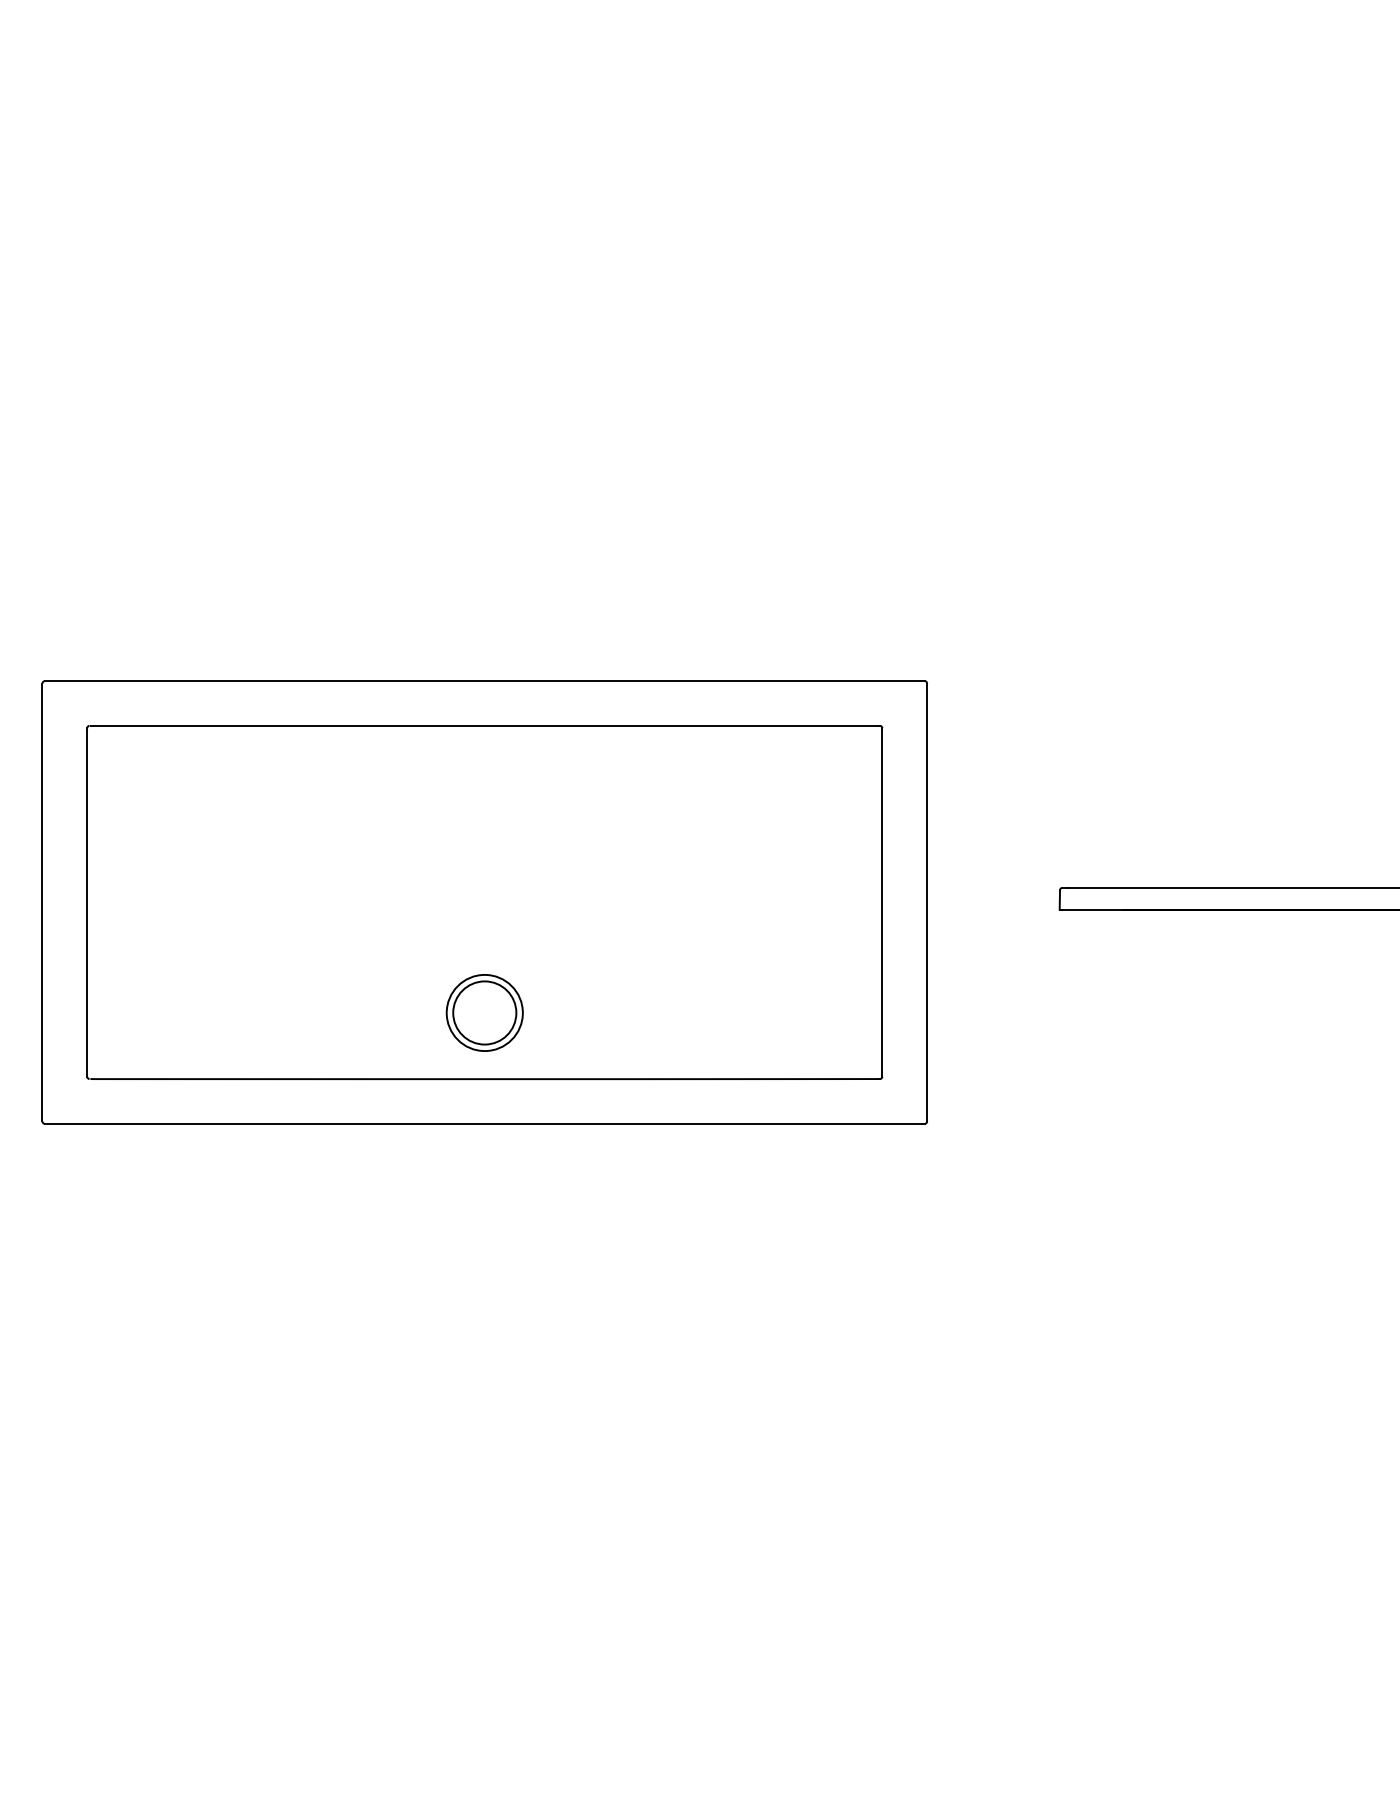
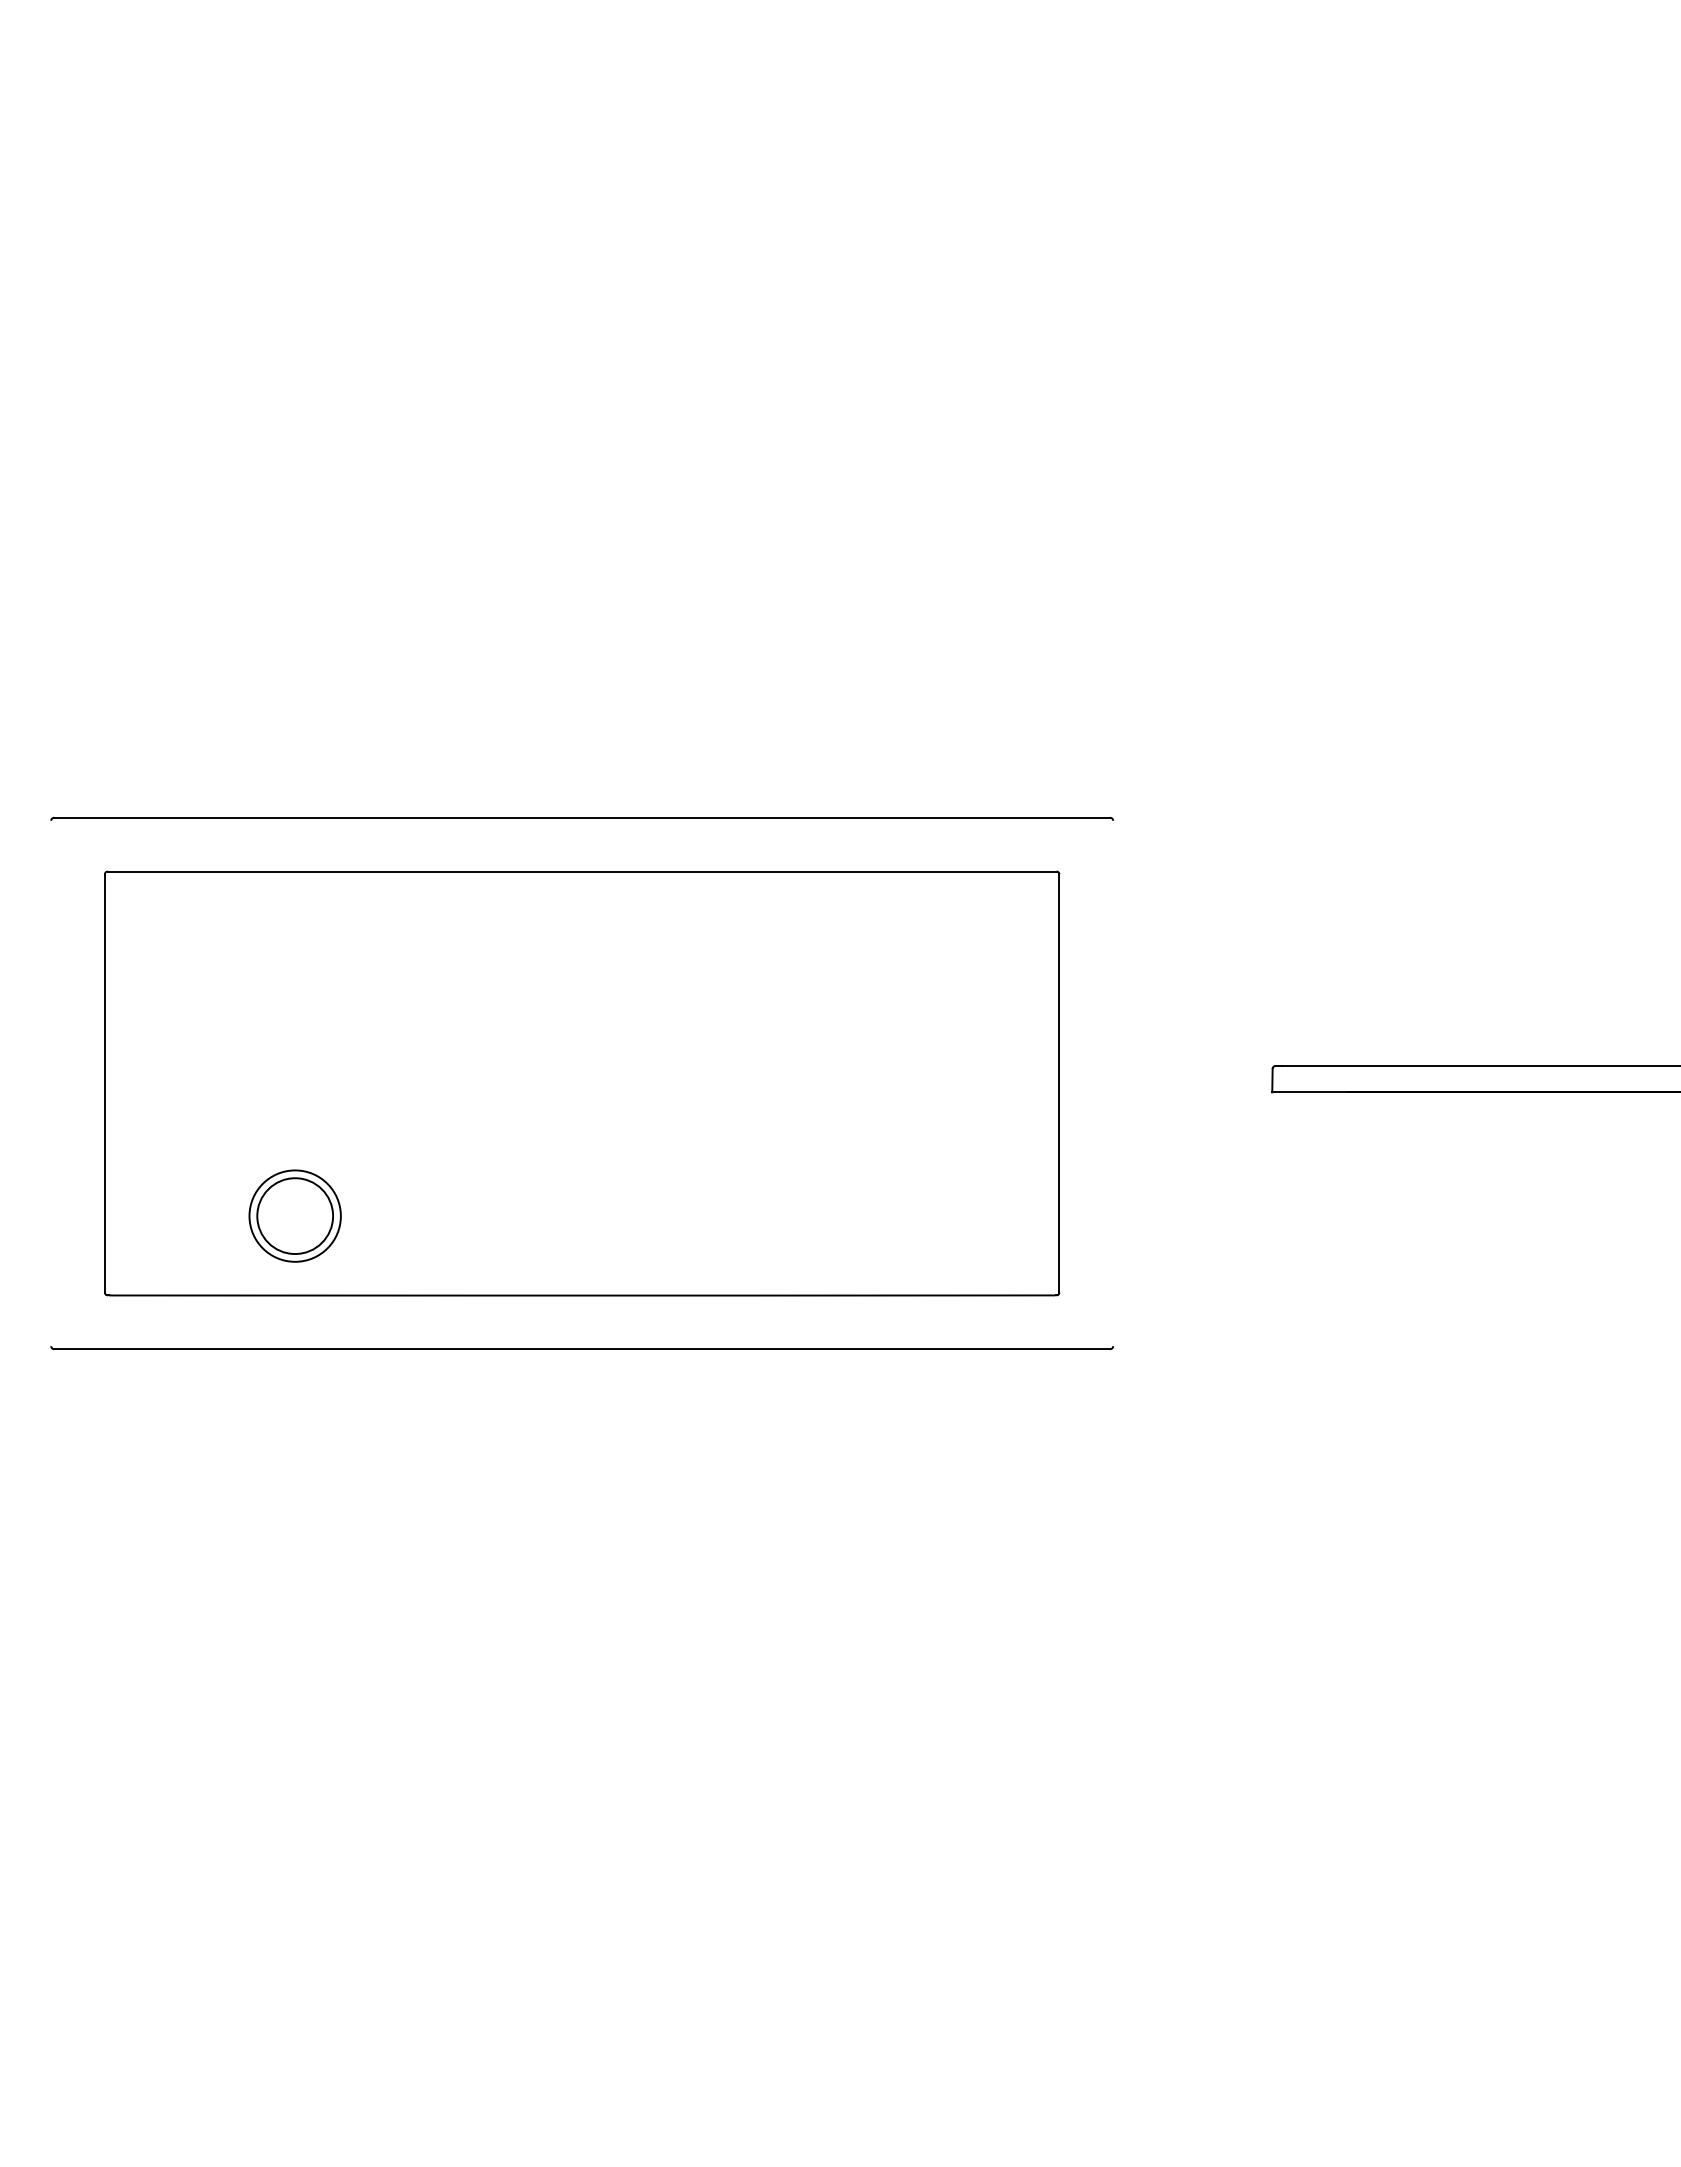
line: (42, 902) -> (51, 1083), removed
line: (927, 902) -> (1113, 1083), removed
part: (484, 1012) -> (294, 1215), moved

